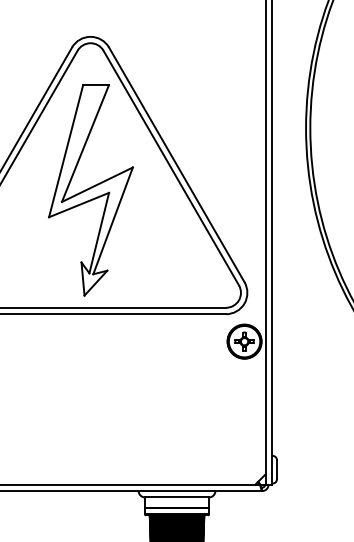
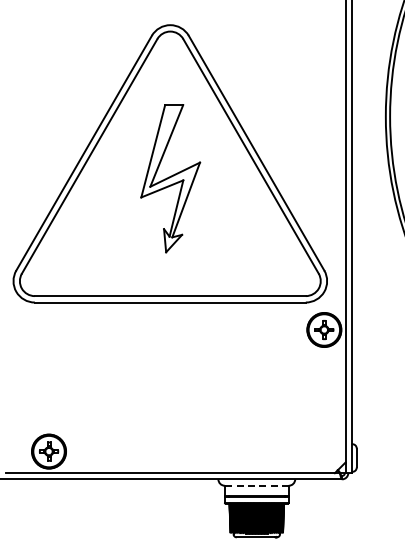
part: (90, 190) -> (170, 178), size x0.7
line: (176, 497) -> (256, 485), solid -> dashed

